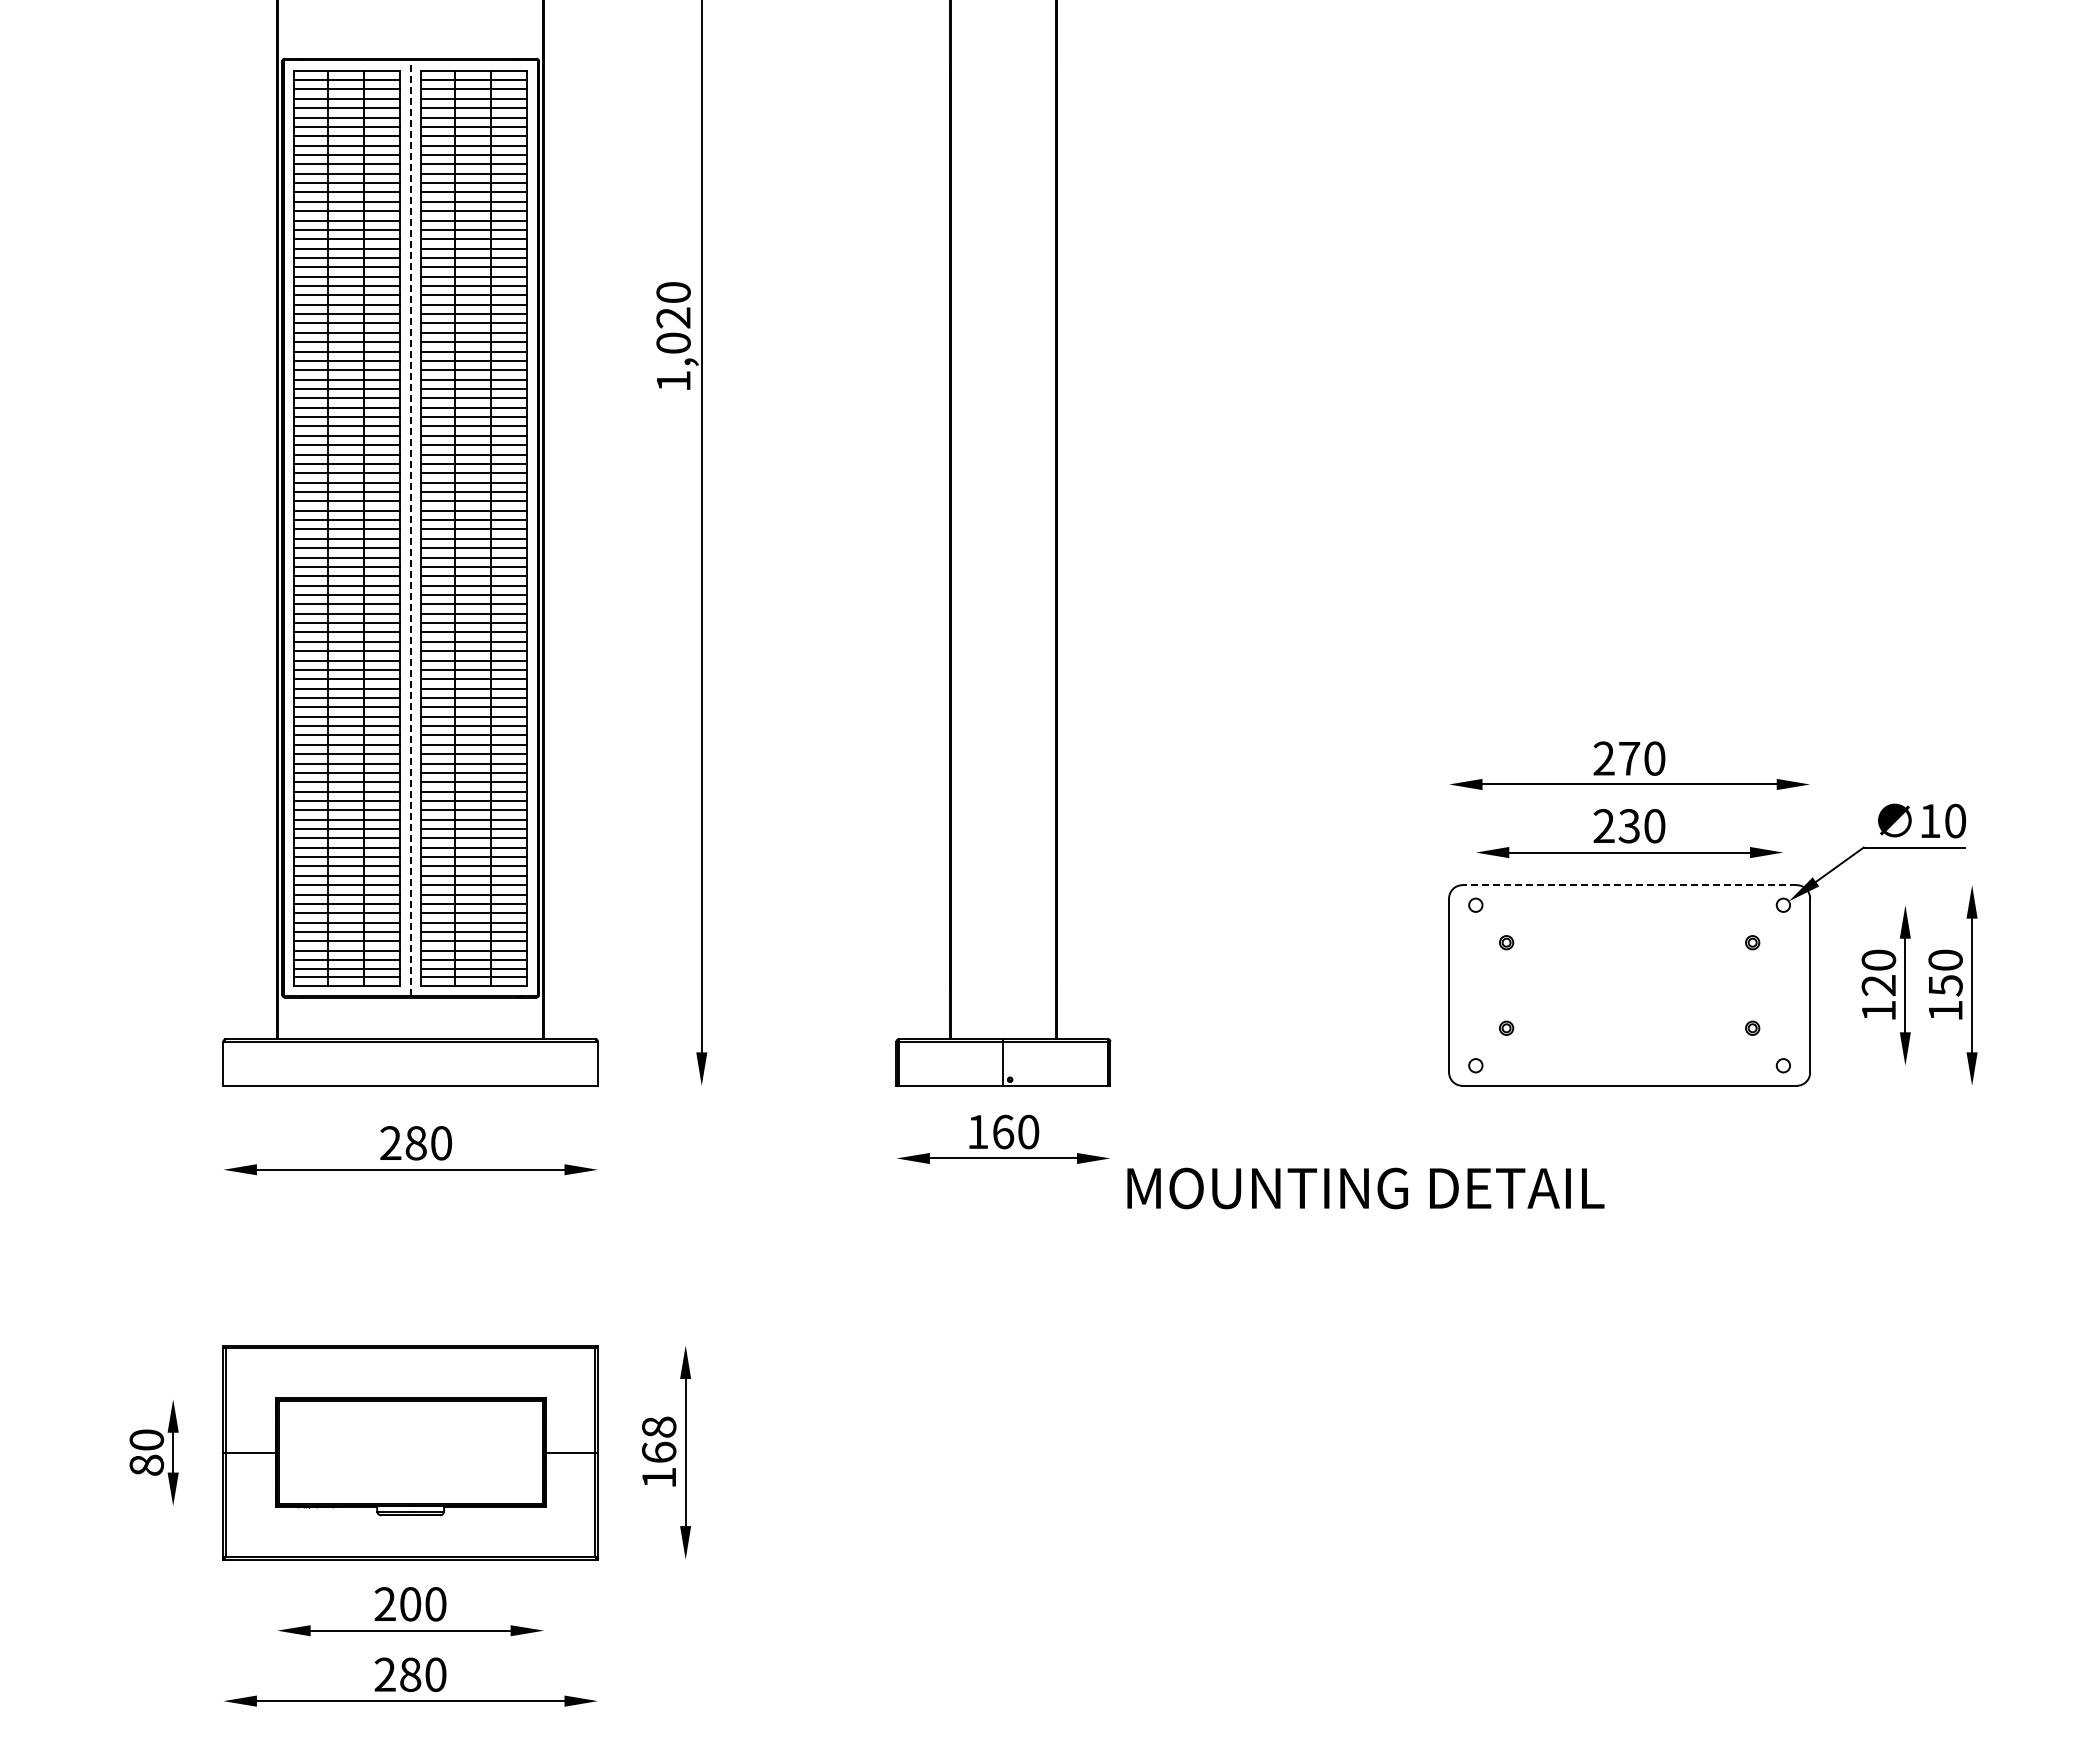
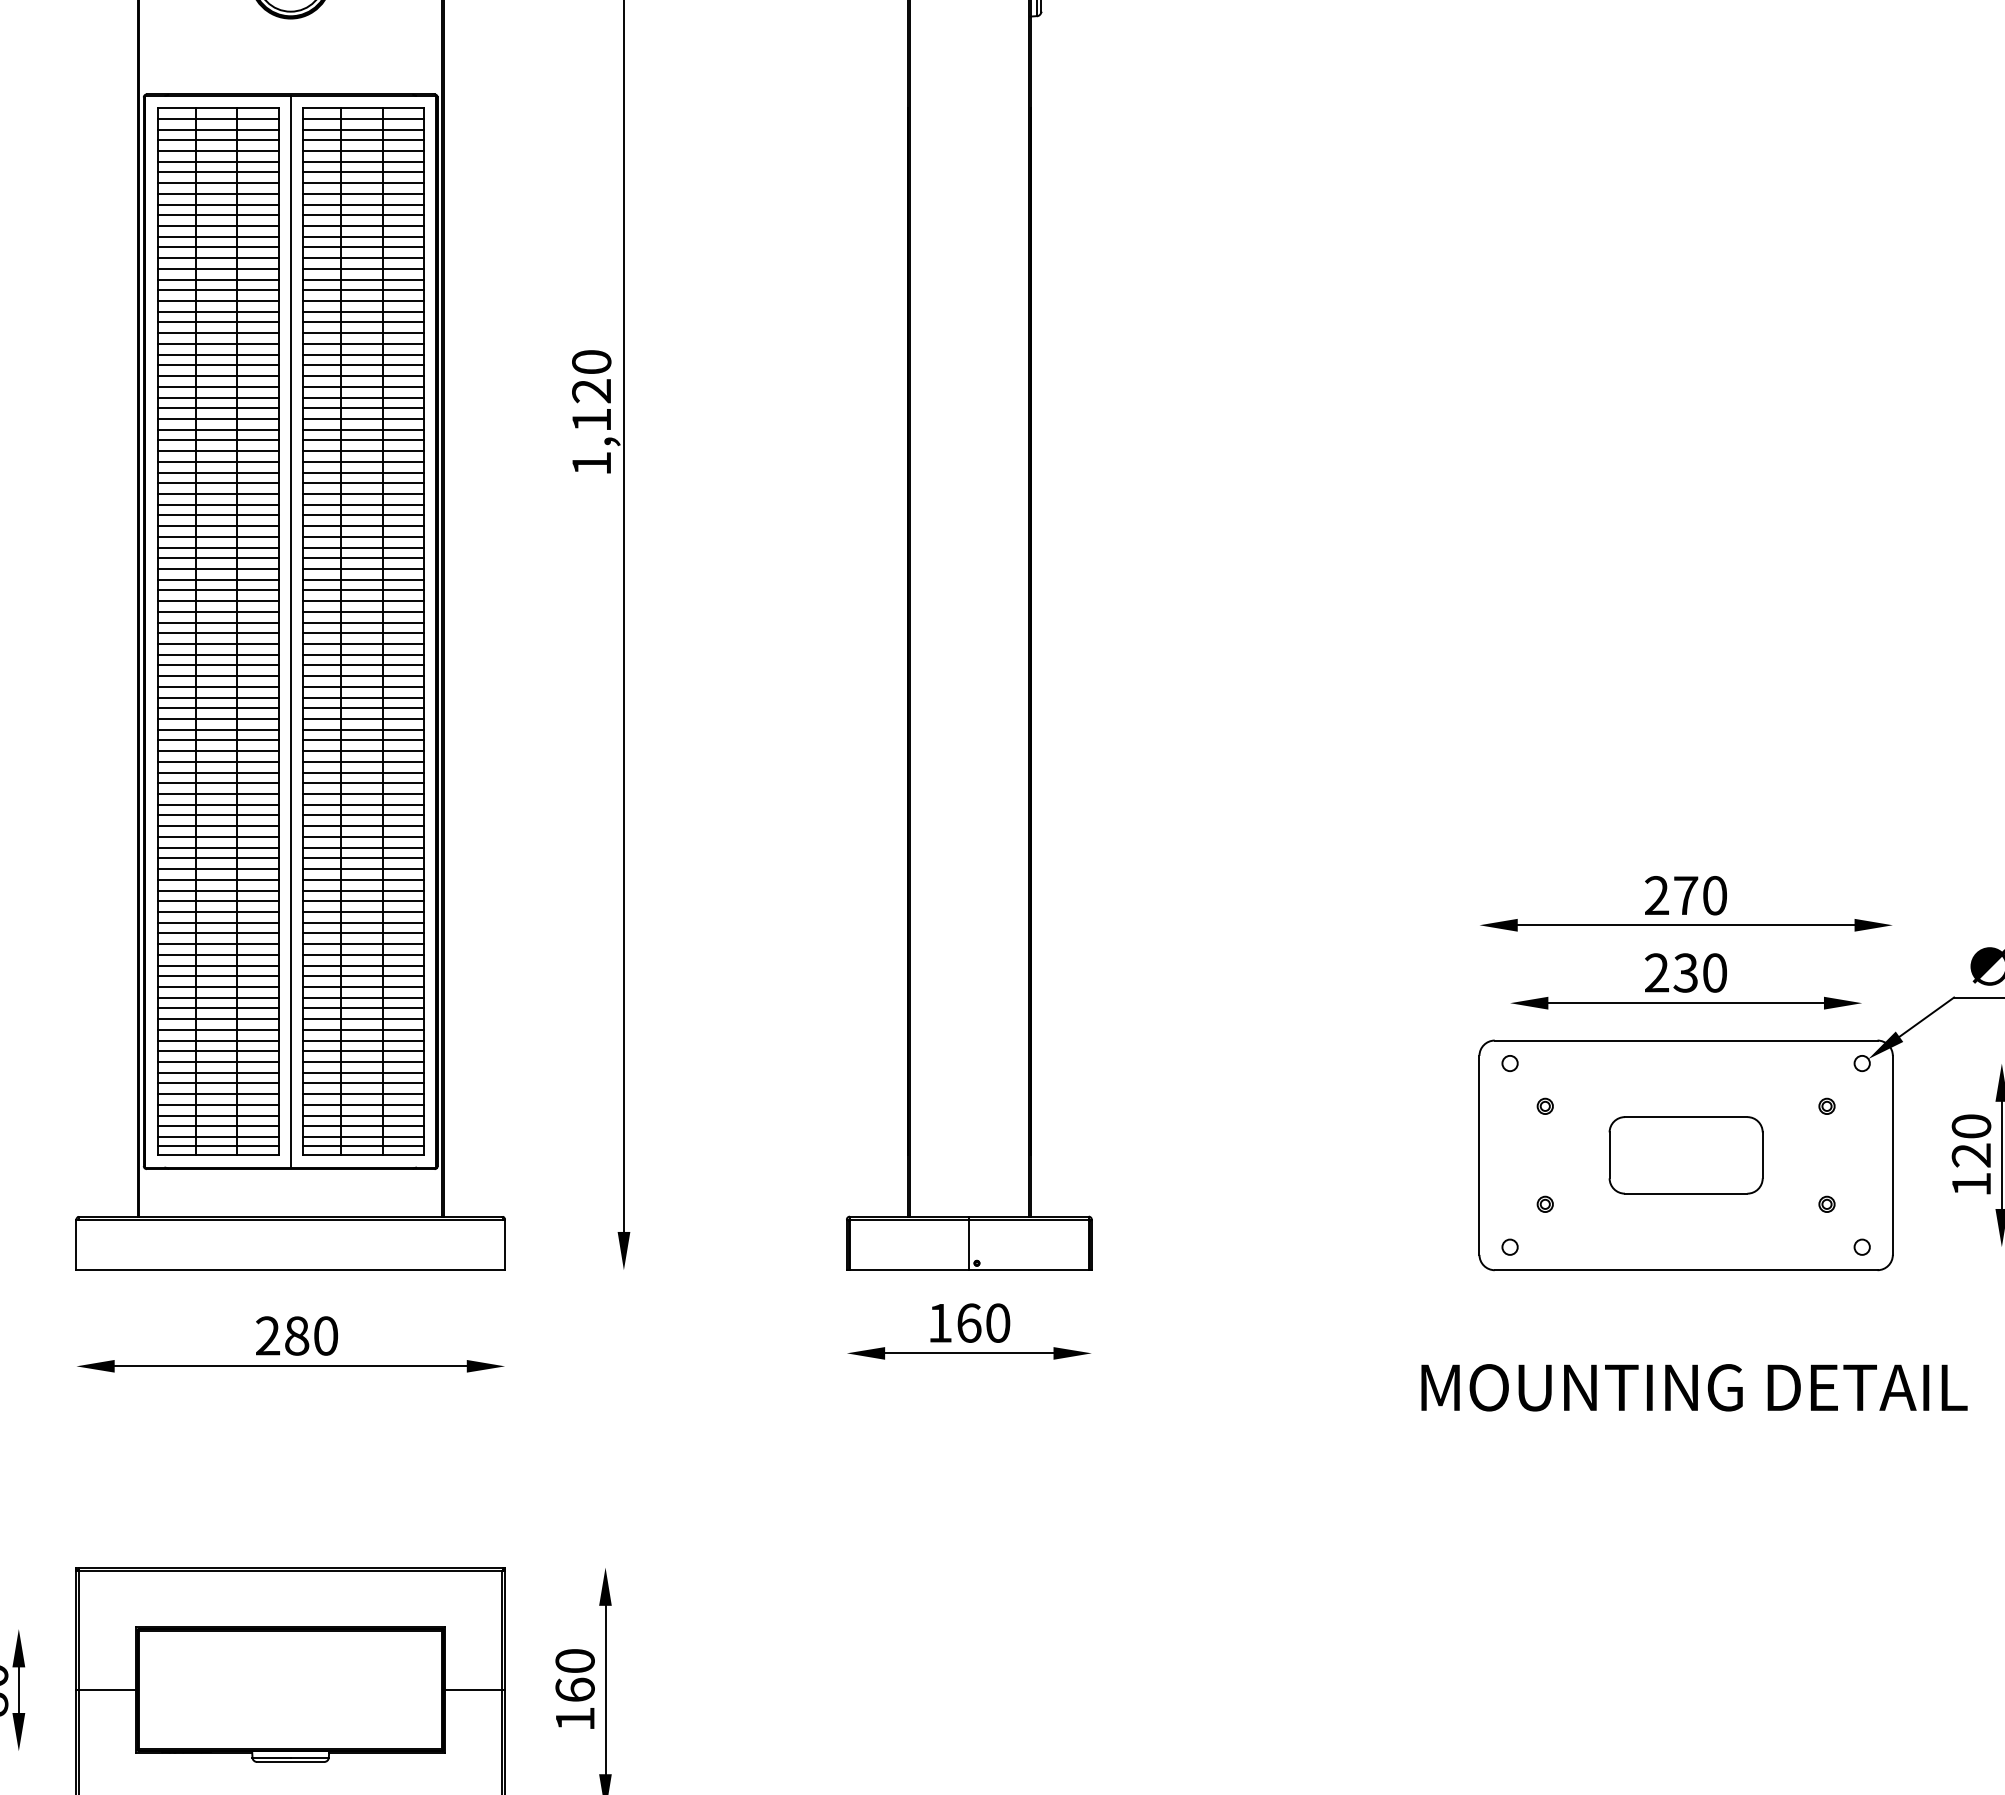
text: (673, 342) -> (591, 419), 1,020 -> 1,120
line: (410, 527) -> (290, 631), dashed -> solid
line: (1629, 885) -> (1686, 1040), dashed -> solid
part: (1629, 985) -> (1686, 1155), added
text: (1365, 1188) -> (1694, 1387), moved
text: (659, 1426) -> (575, 1660), 168 -> 160

